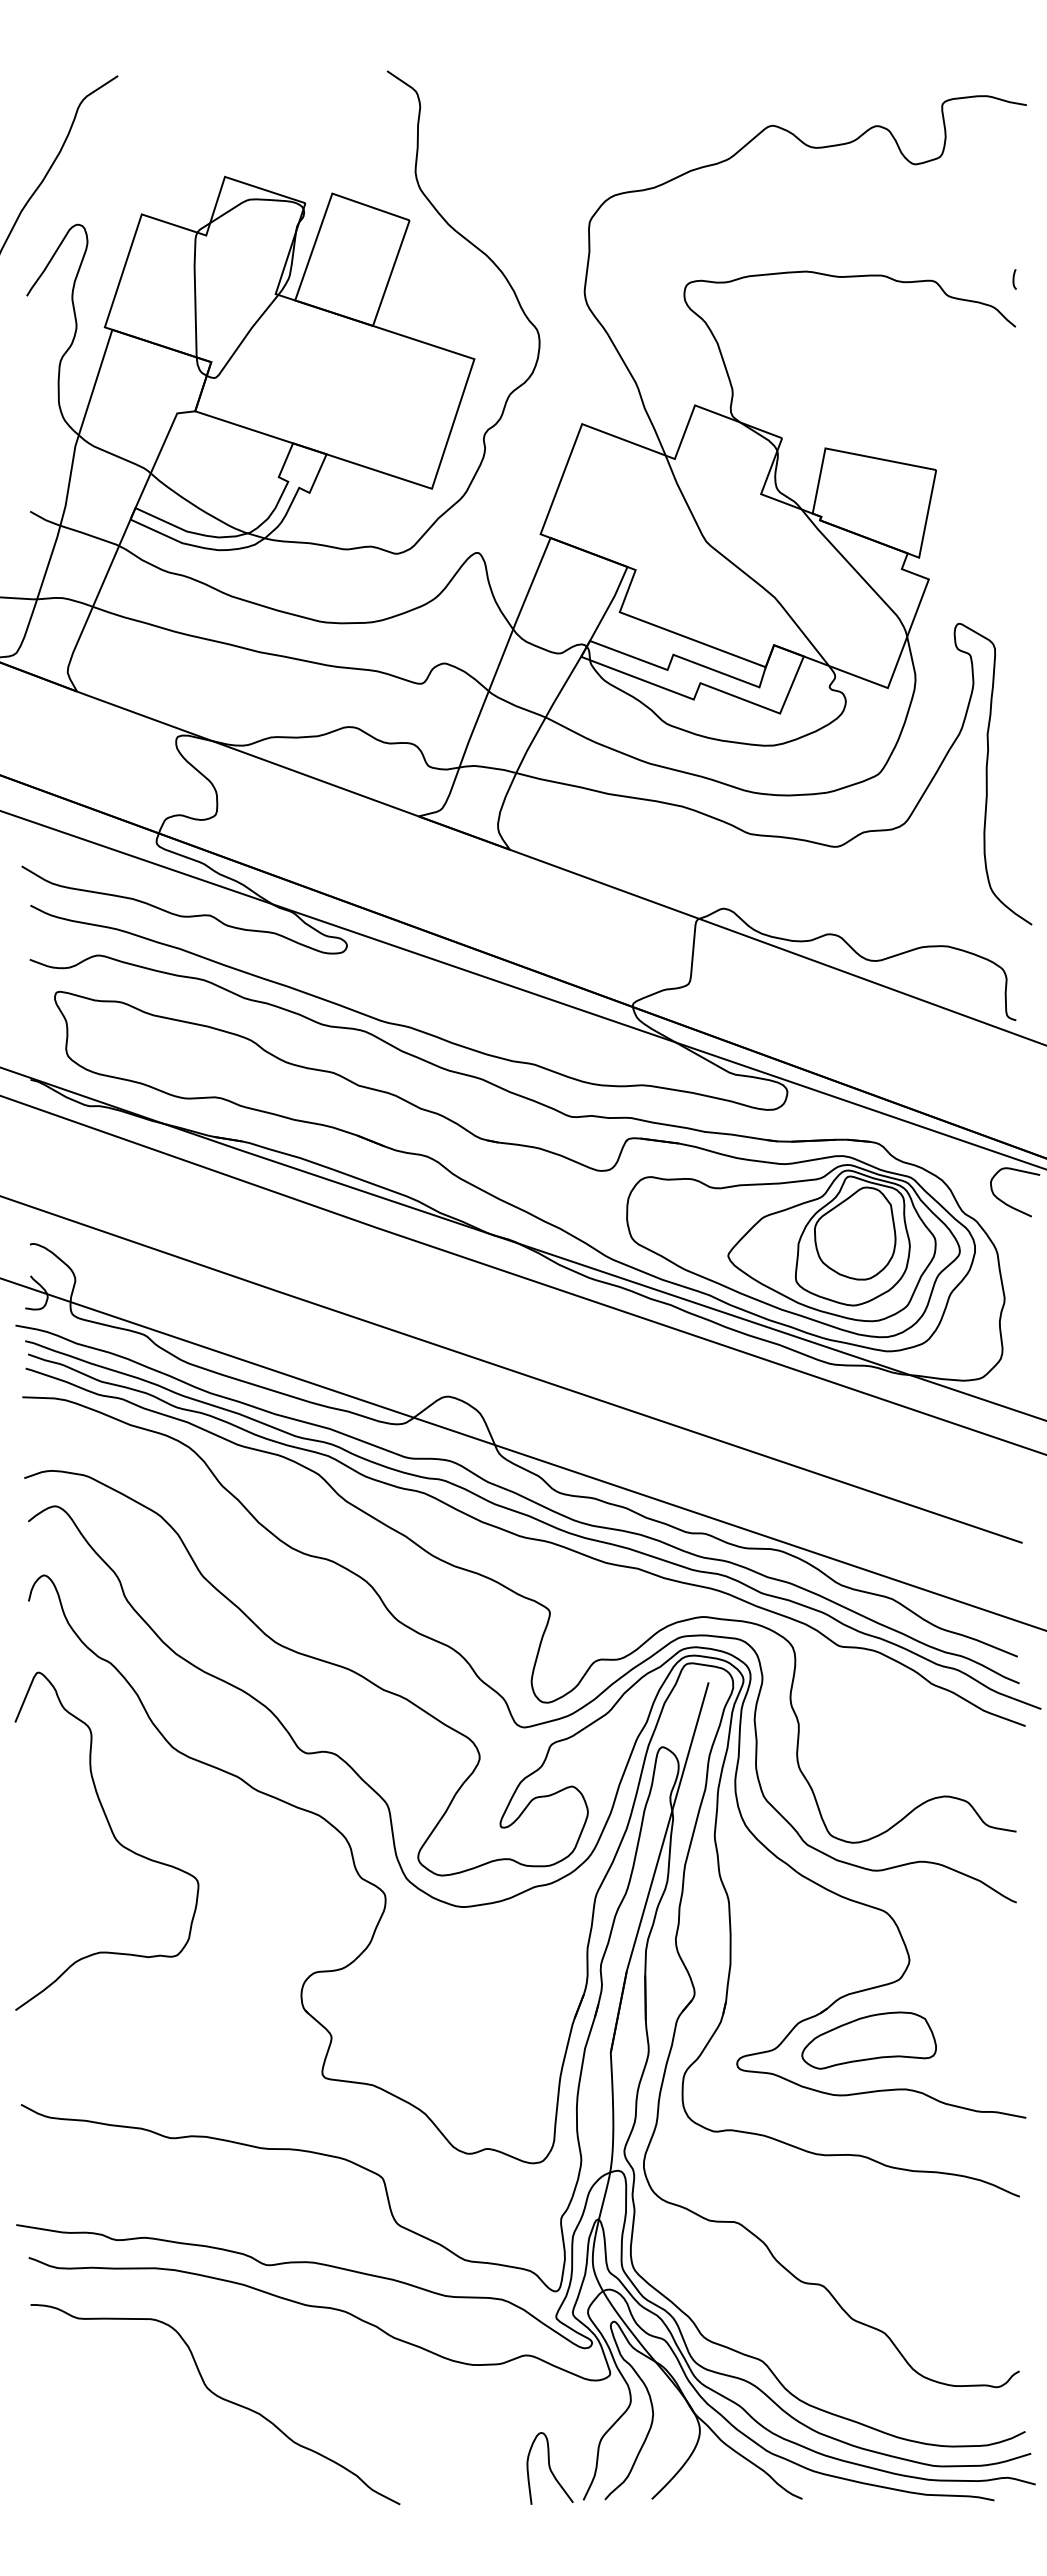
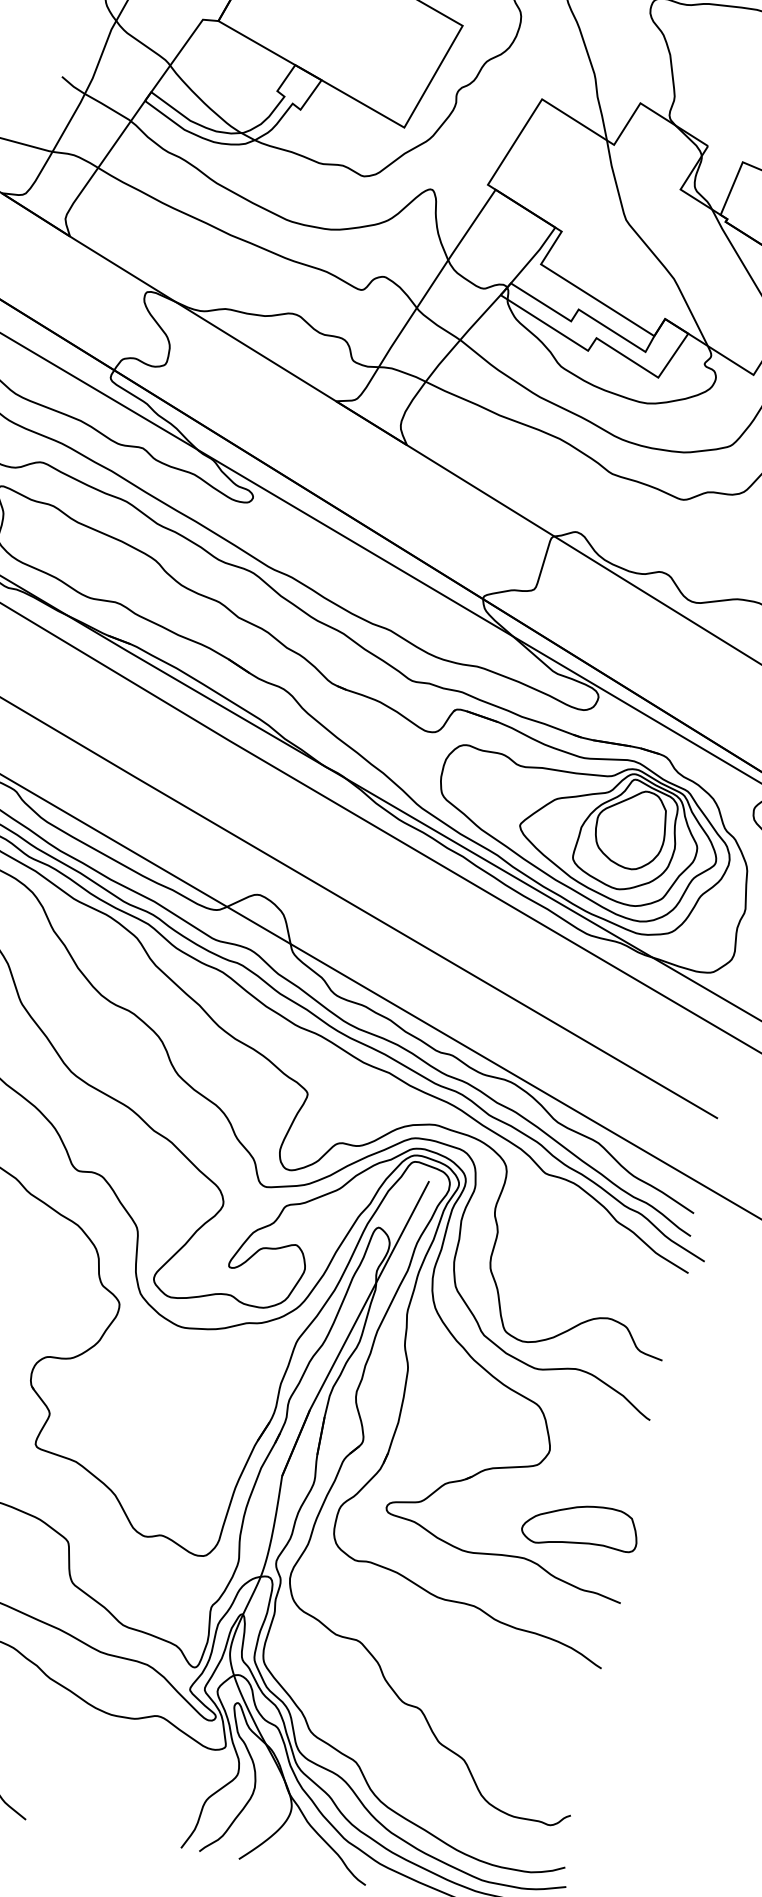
part: (868, 2040) -> (580, 1527), moved
curve: (549, 2468) -> (158, 1815), removed

